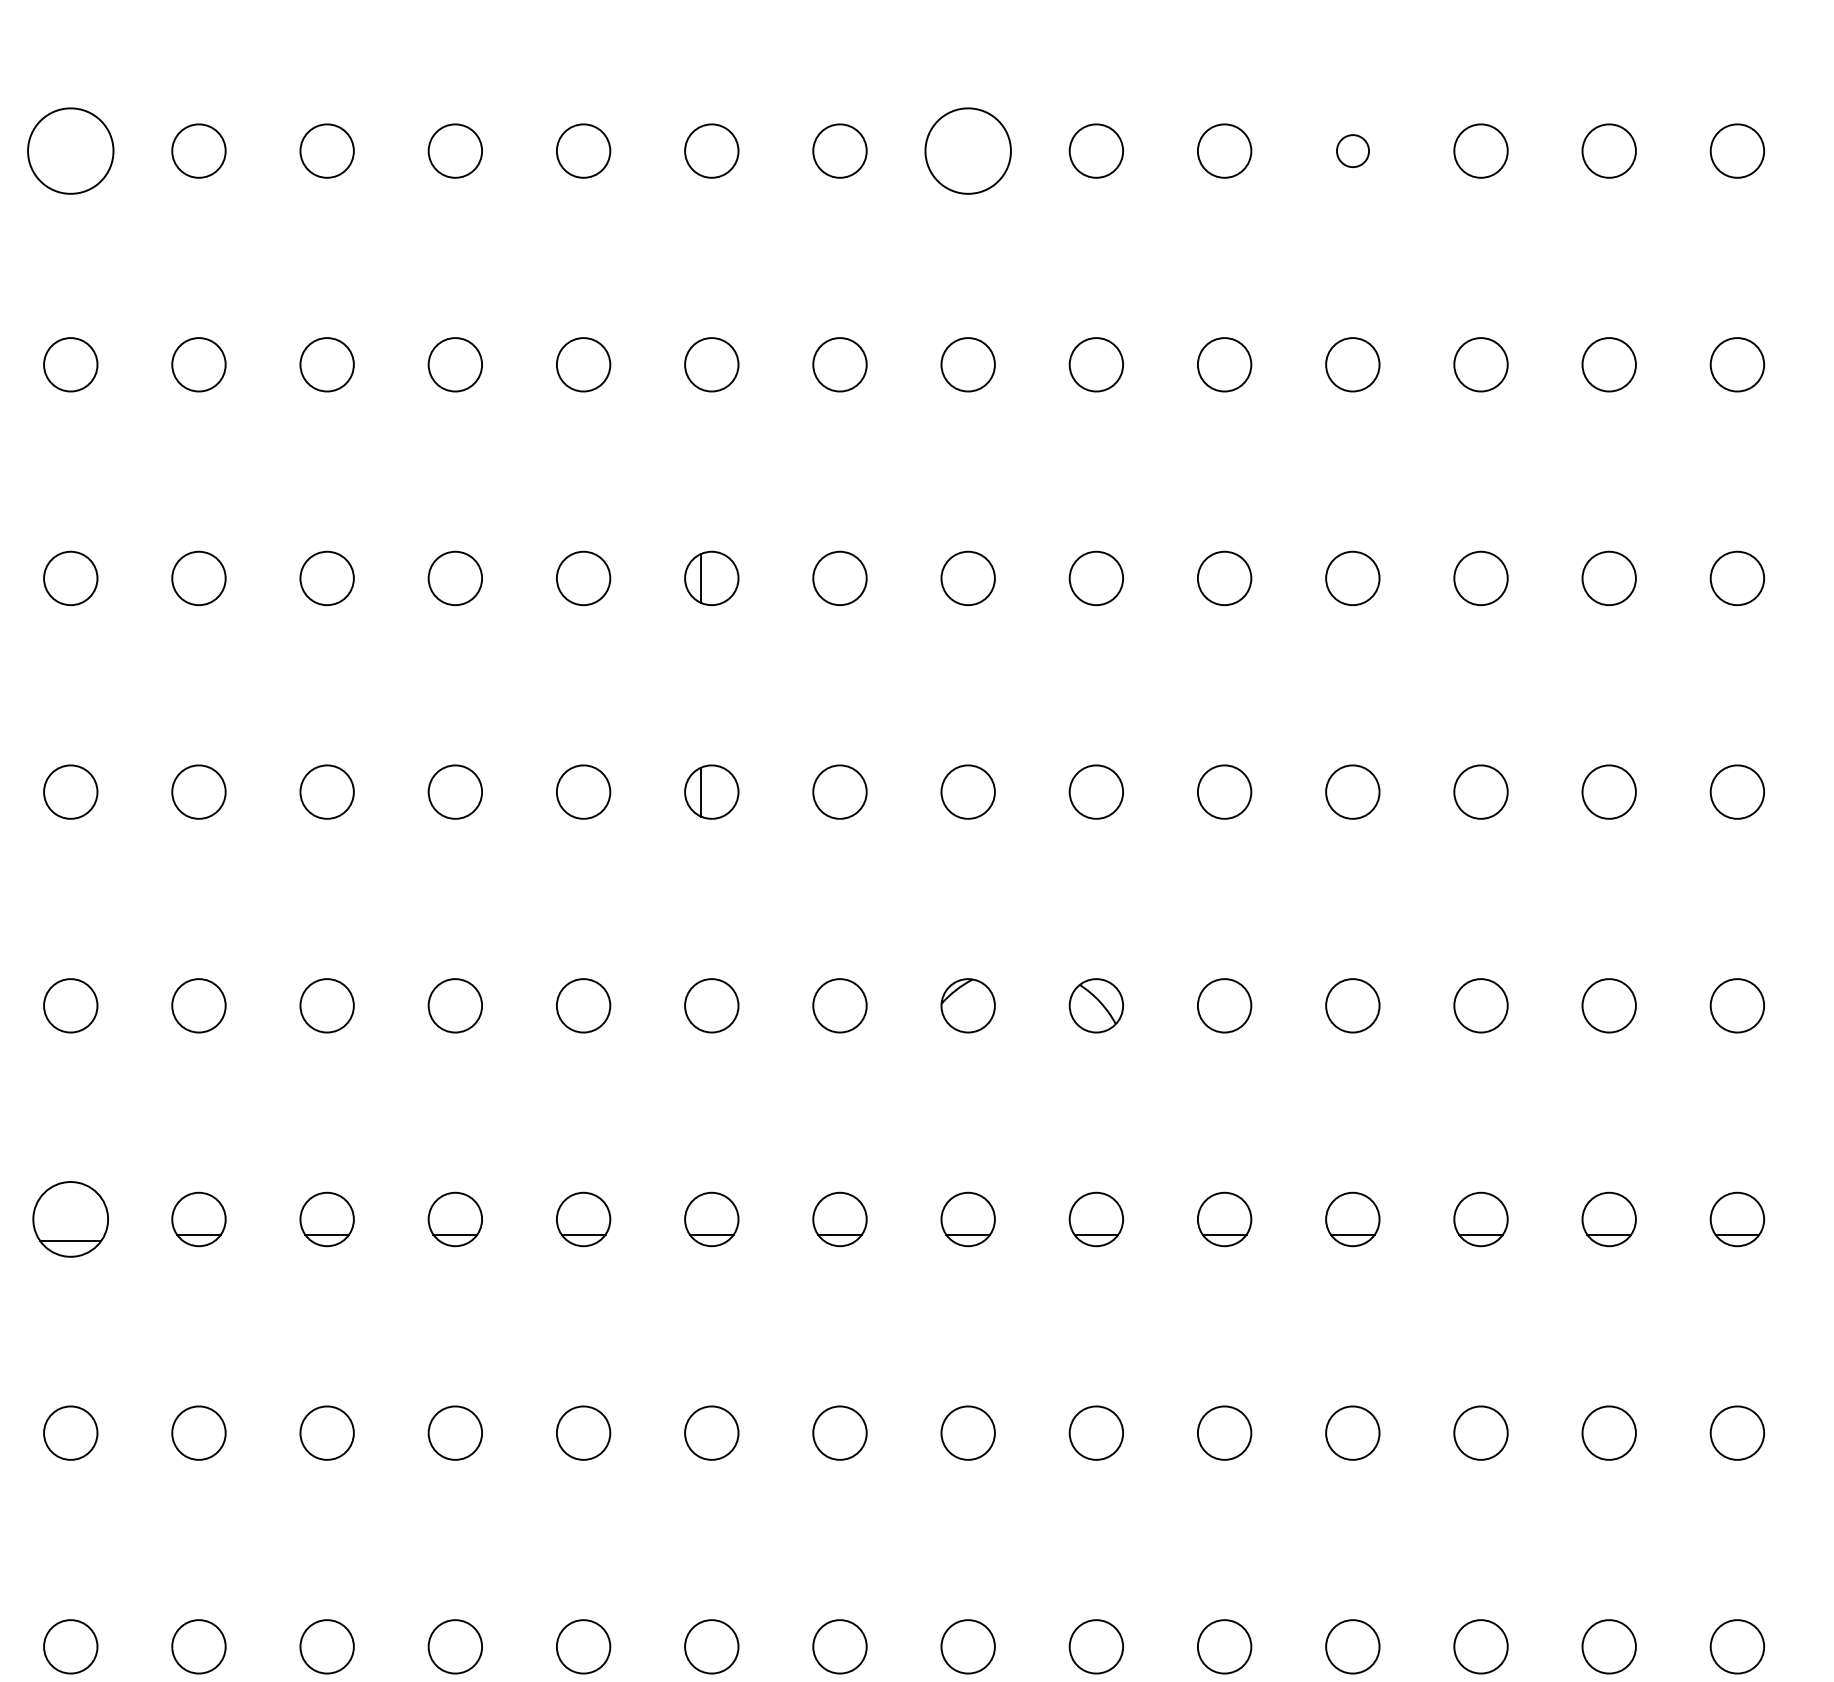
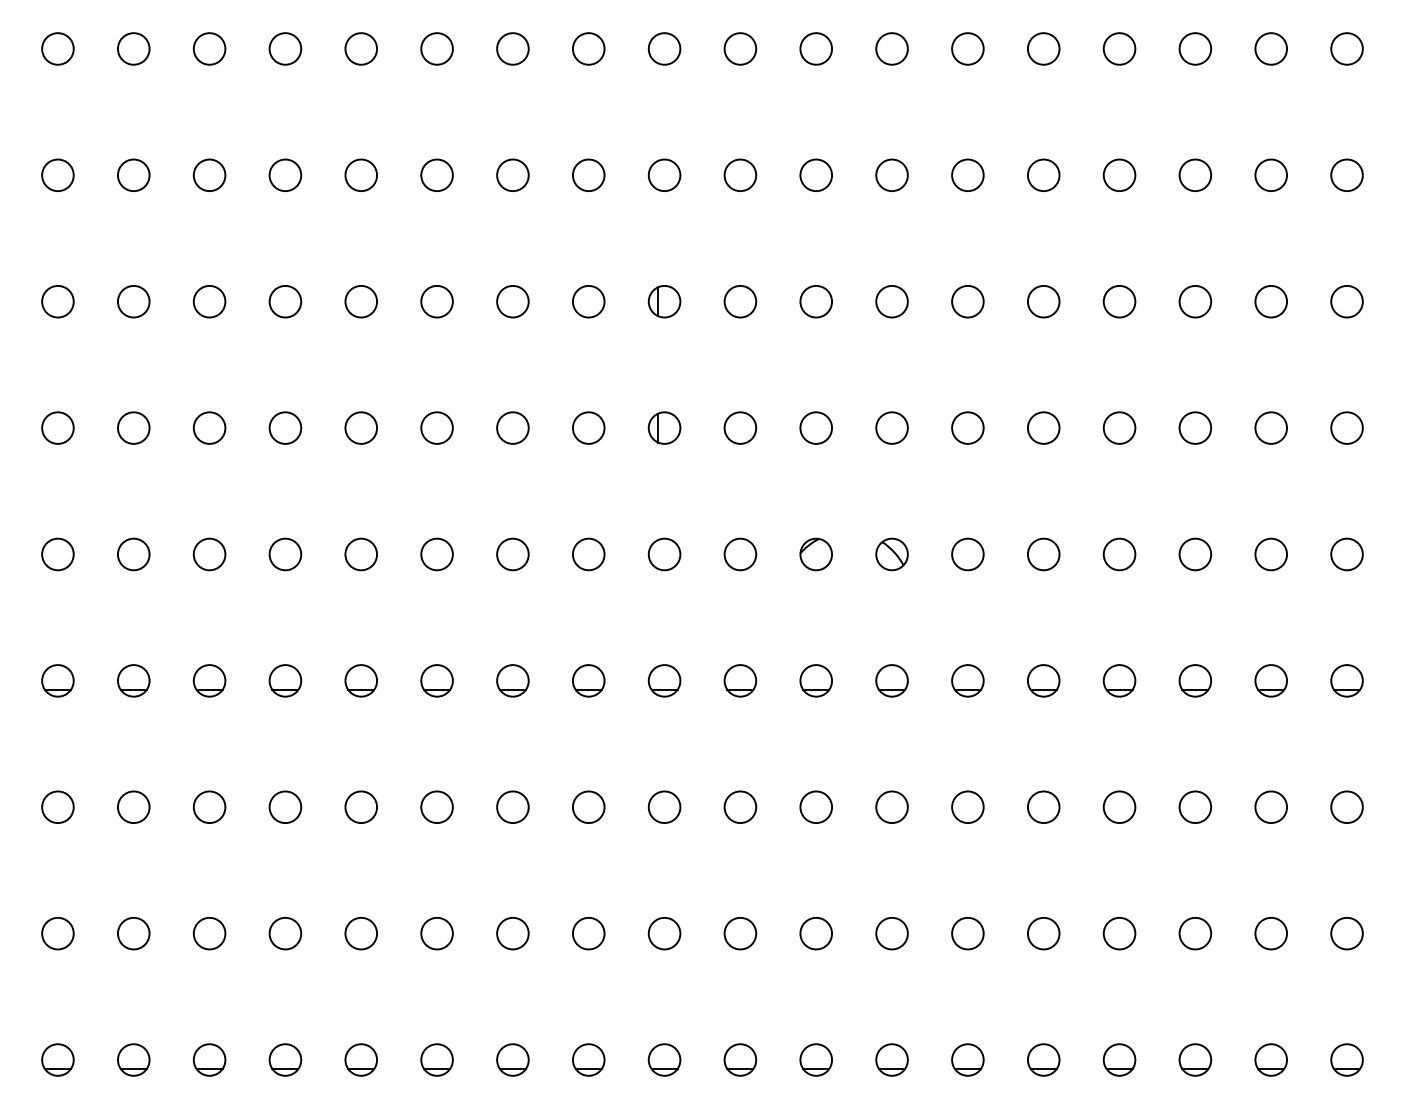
circle: (70, 150) -> (285, 48), size x0.62
circle: (968, 150) -> (816, 48), size x0.62
circle: (1352, 150) -> (1043, 48), size x1.67
part: (70, 1218) -> (285, 680), size x0.71

